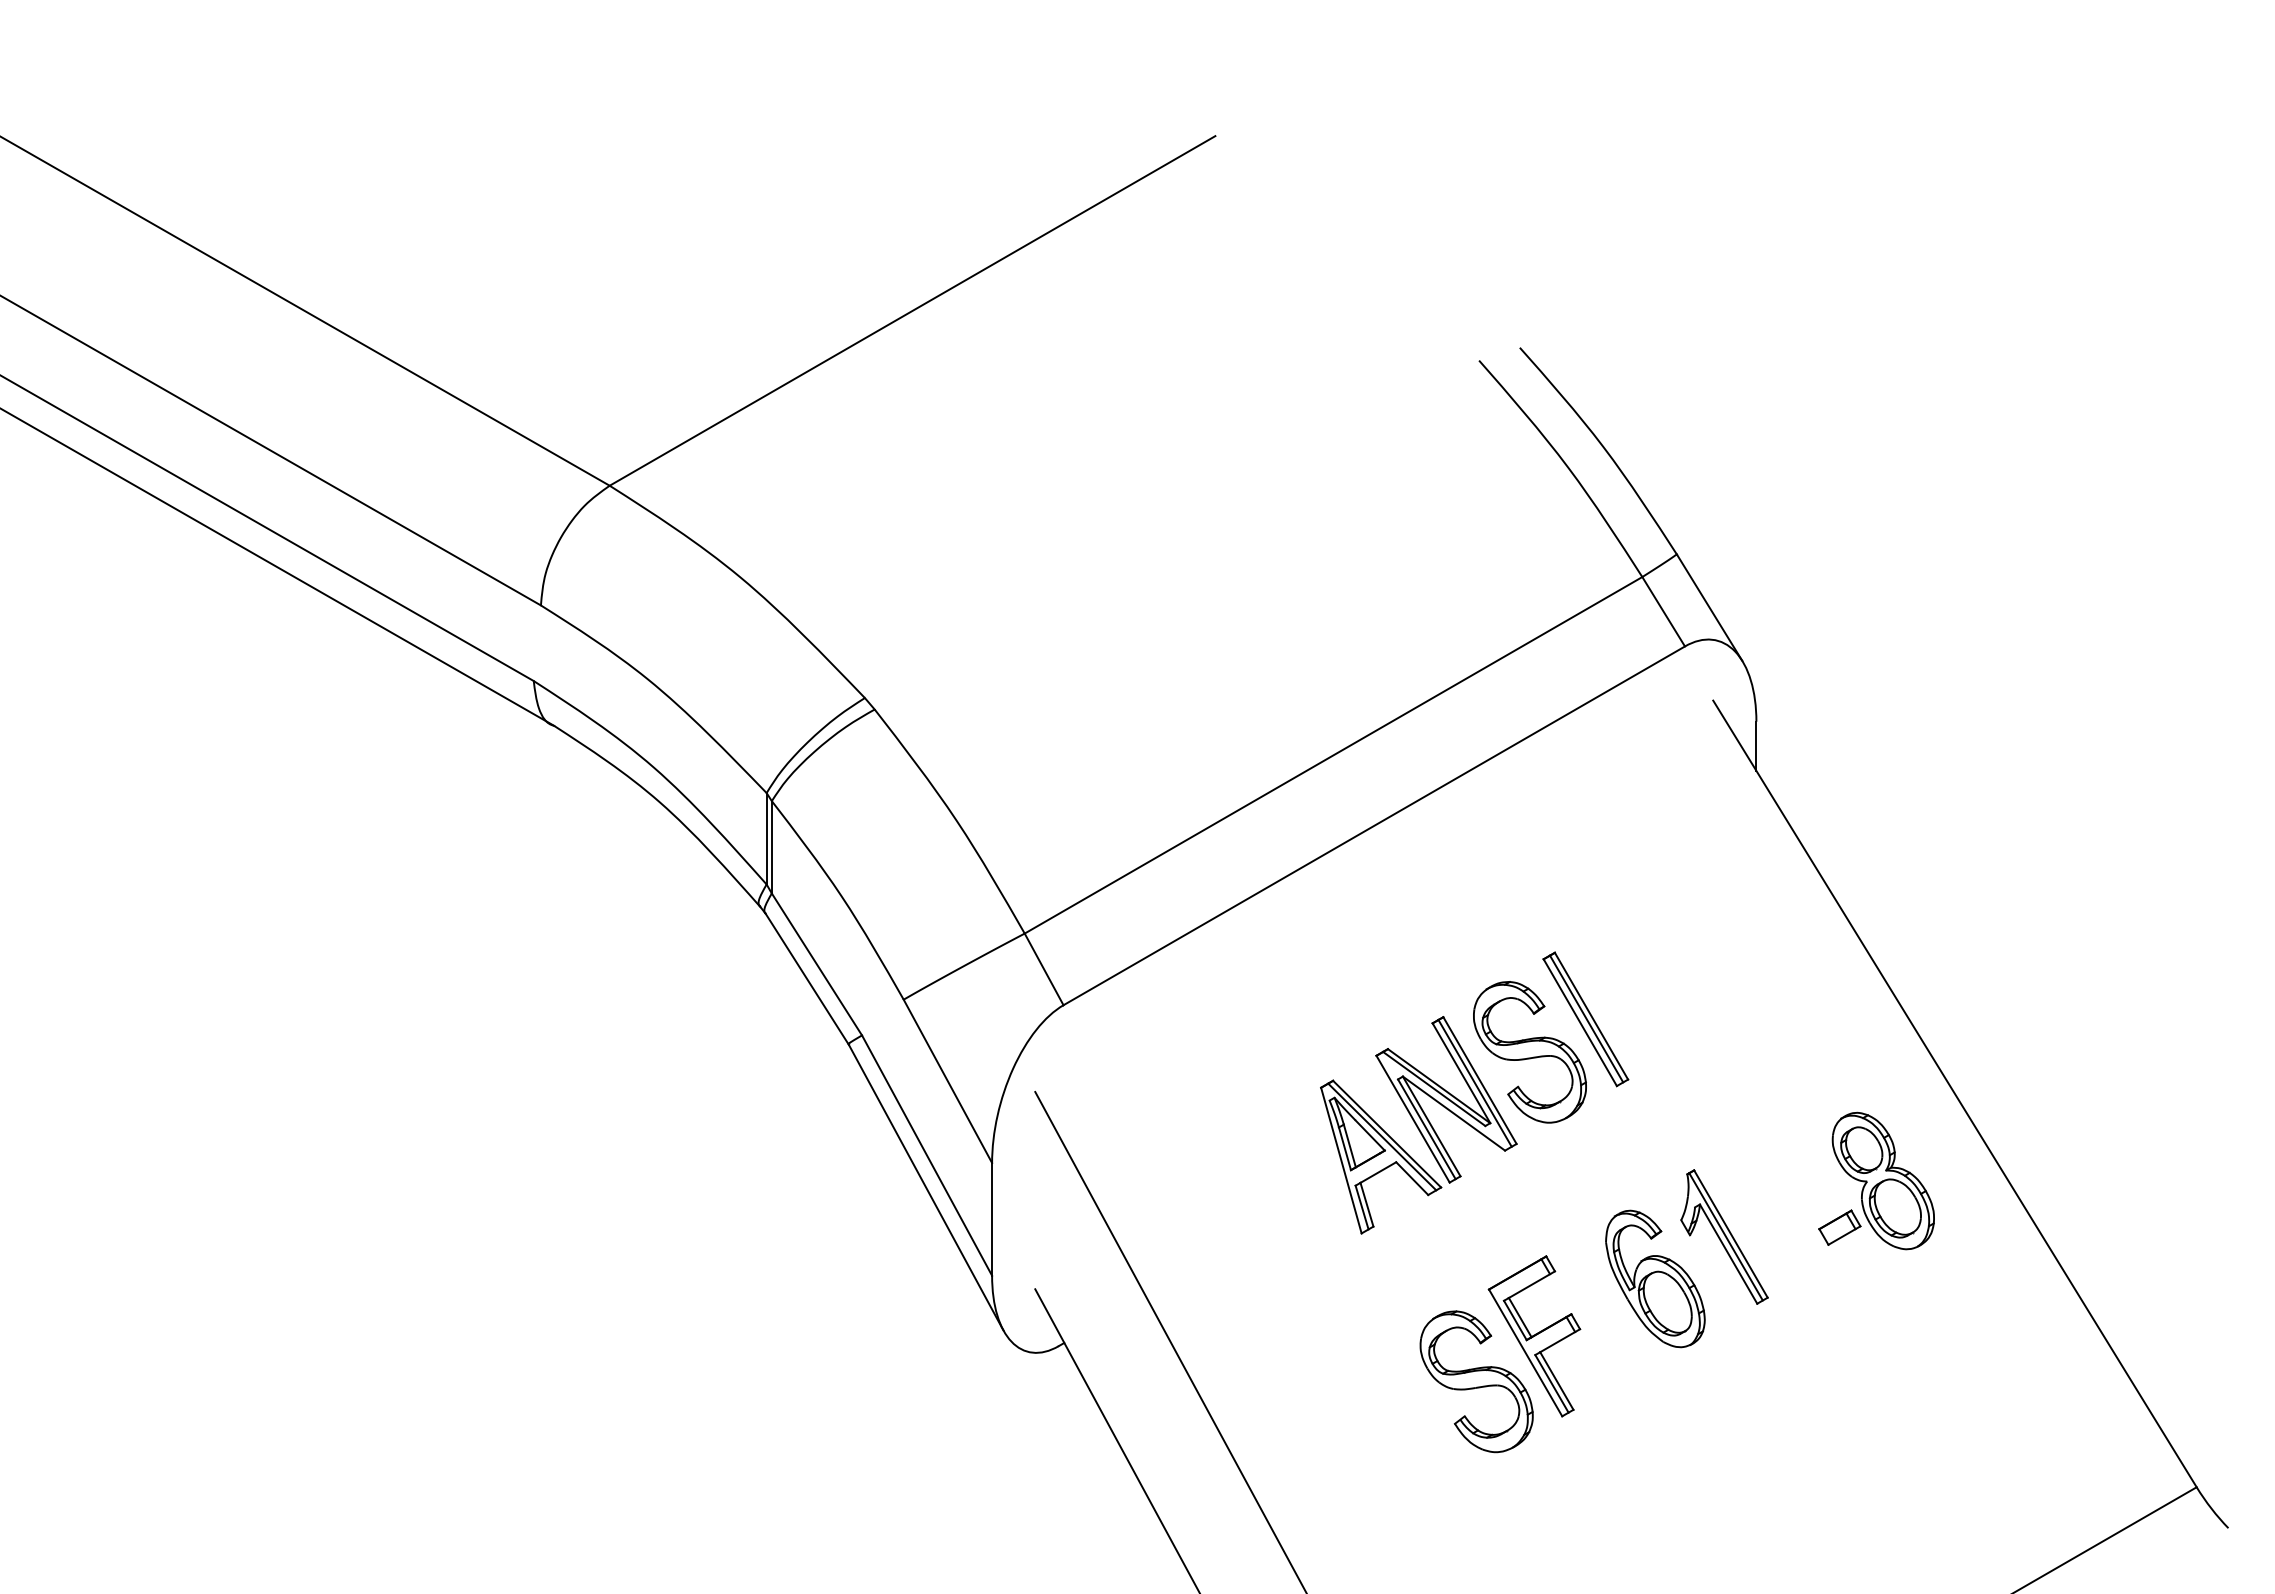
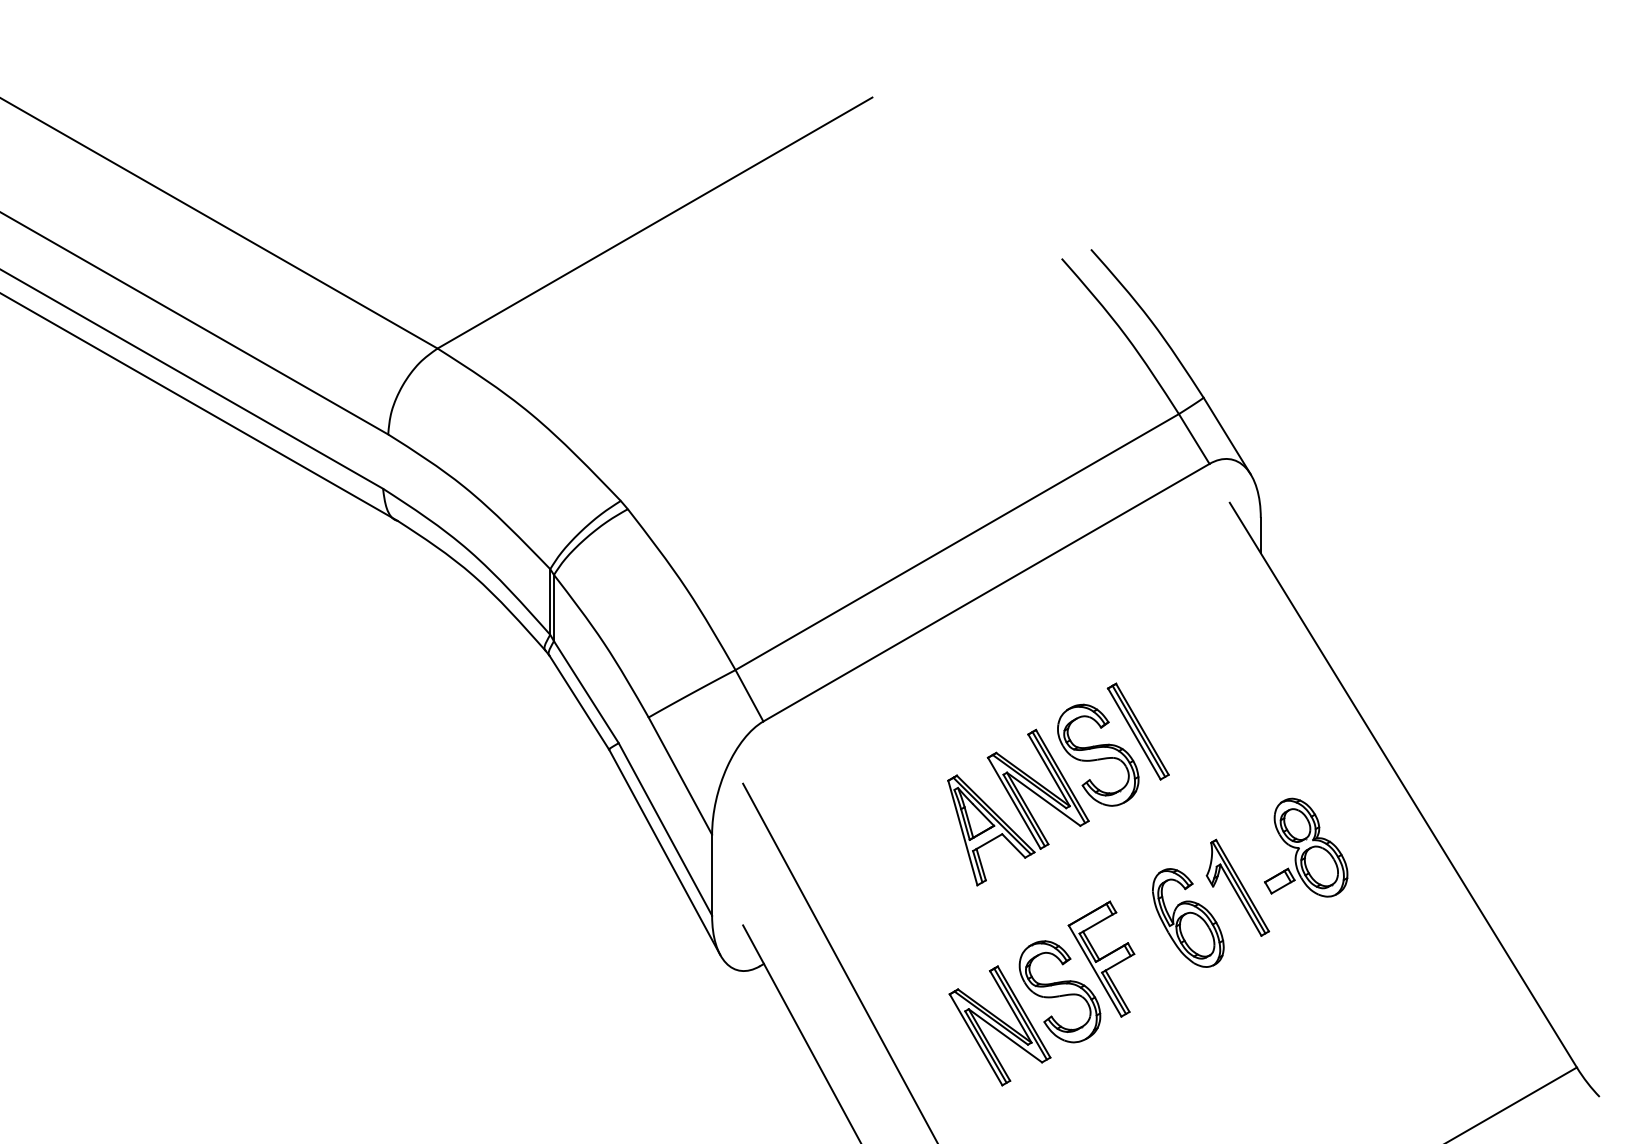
part: (1876, 1180) -> (1306, 847), moved
part: (1393, 1429) -> (1000, 1026), added

